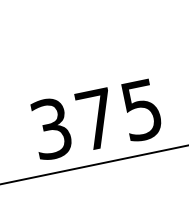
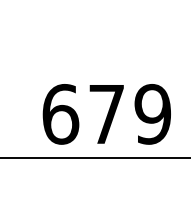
text: (96, 119) -> (106, 114), 375 -> 679

